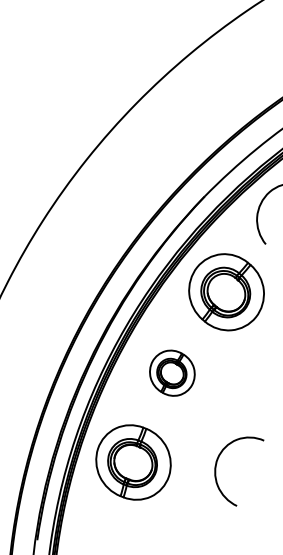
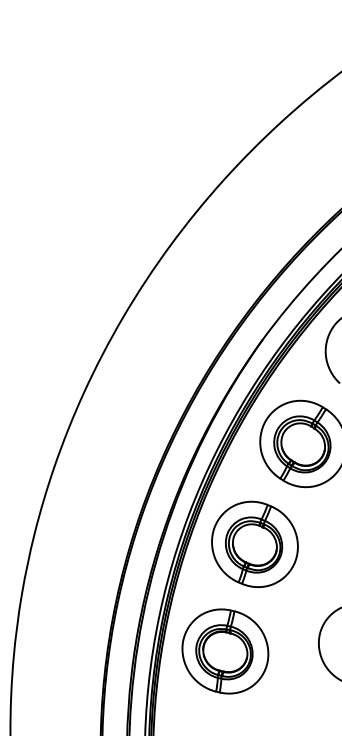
part: (172, 372) -> (254, 543), size x1.67

